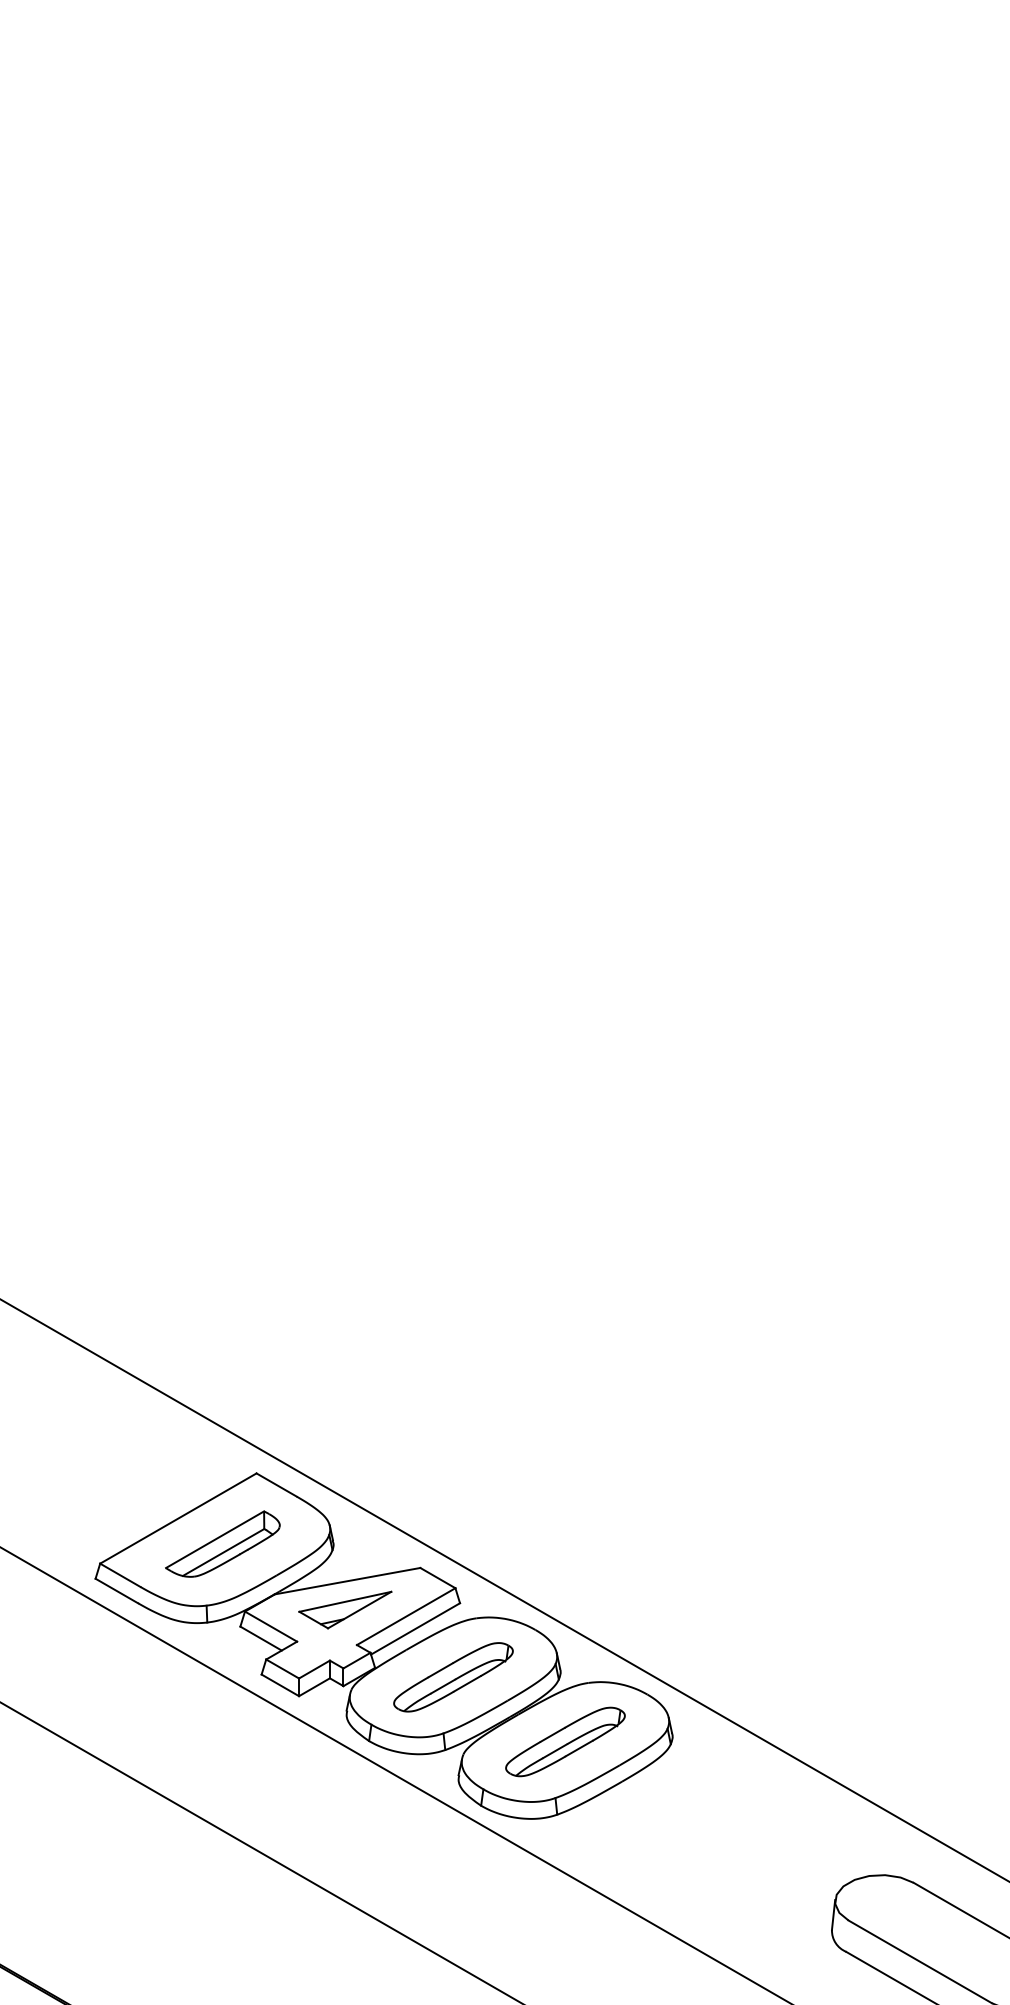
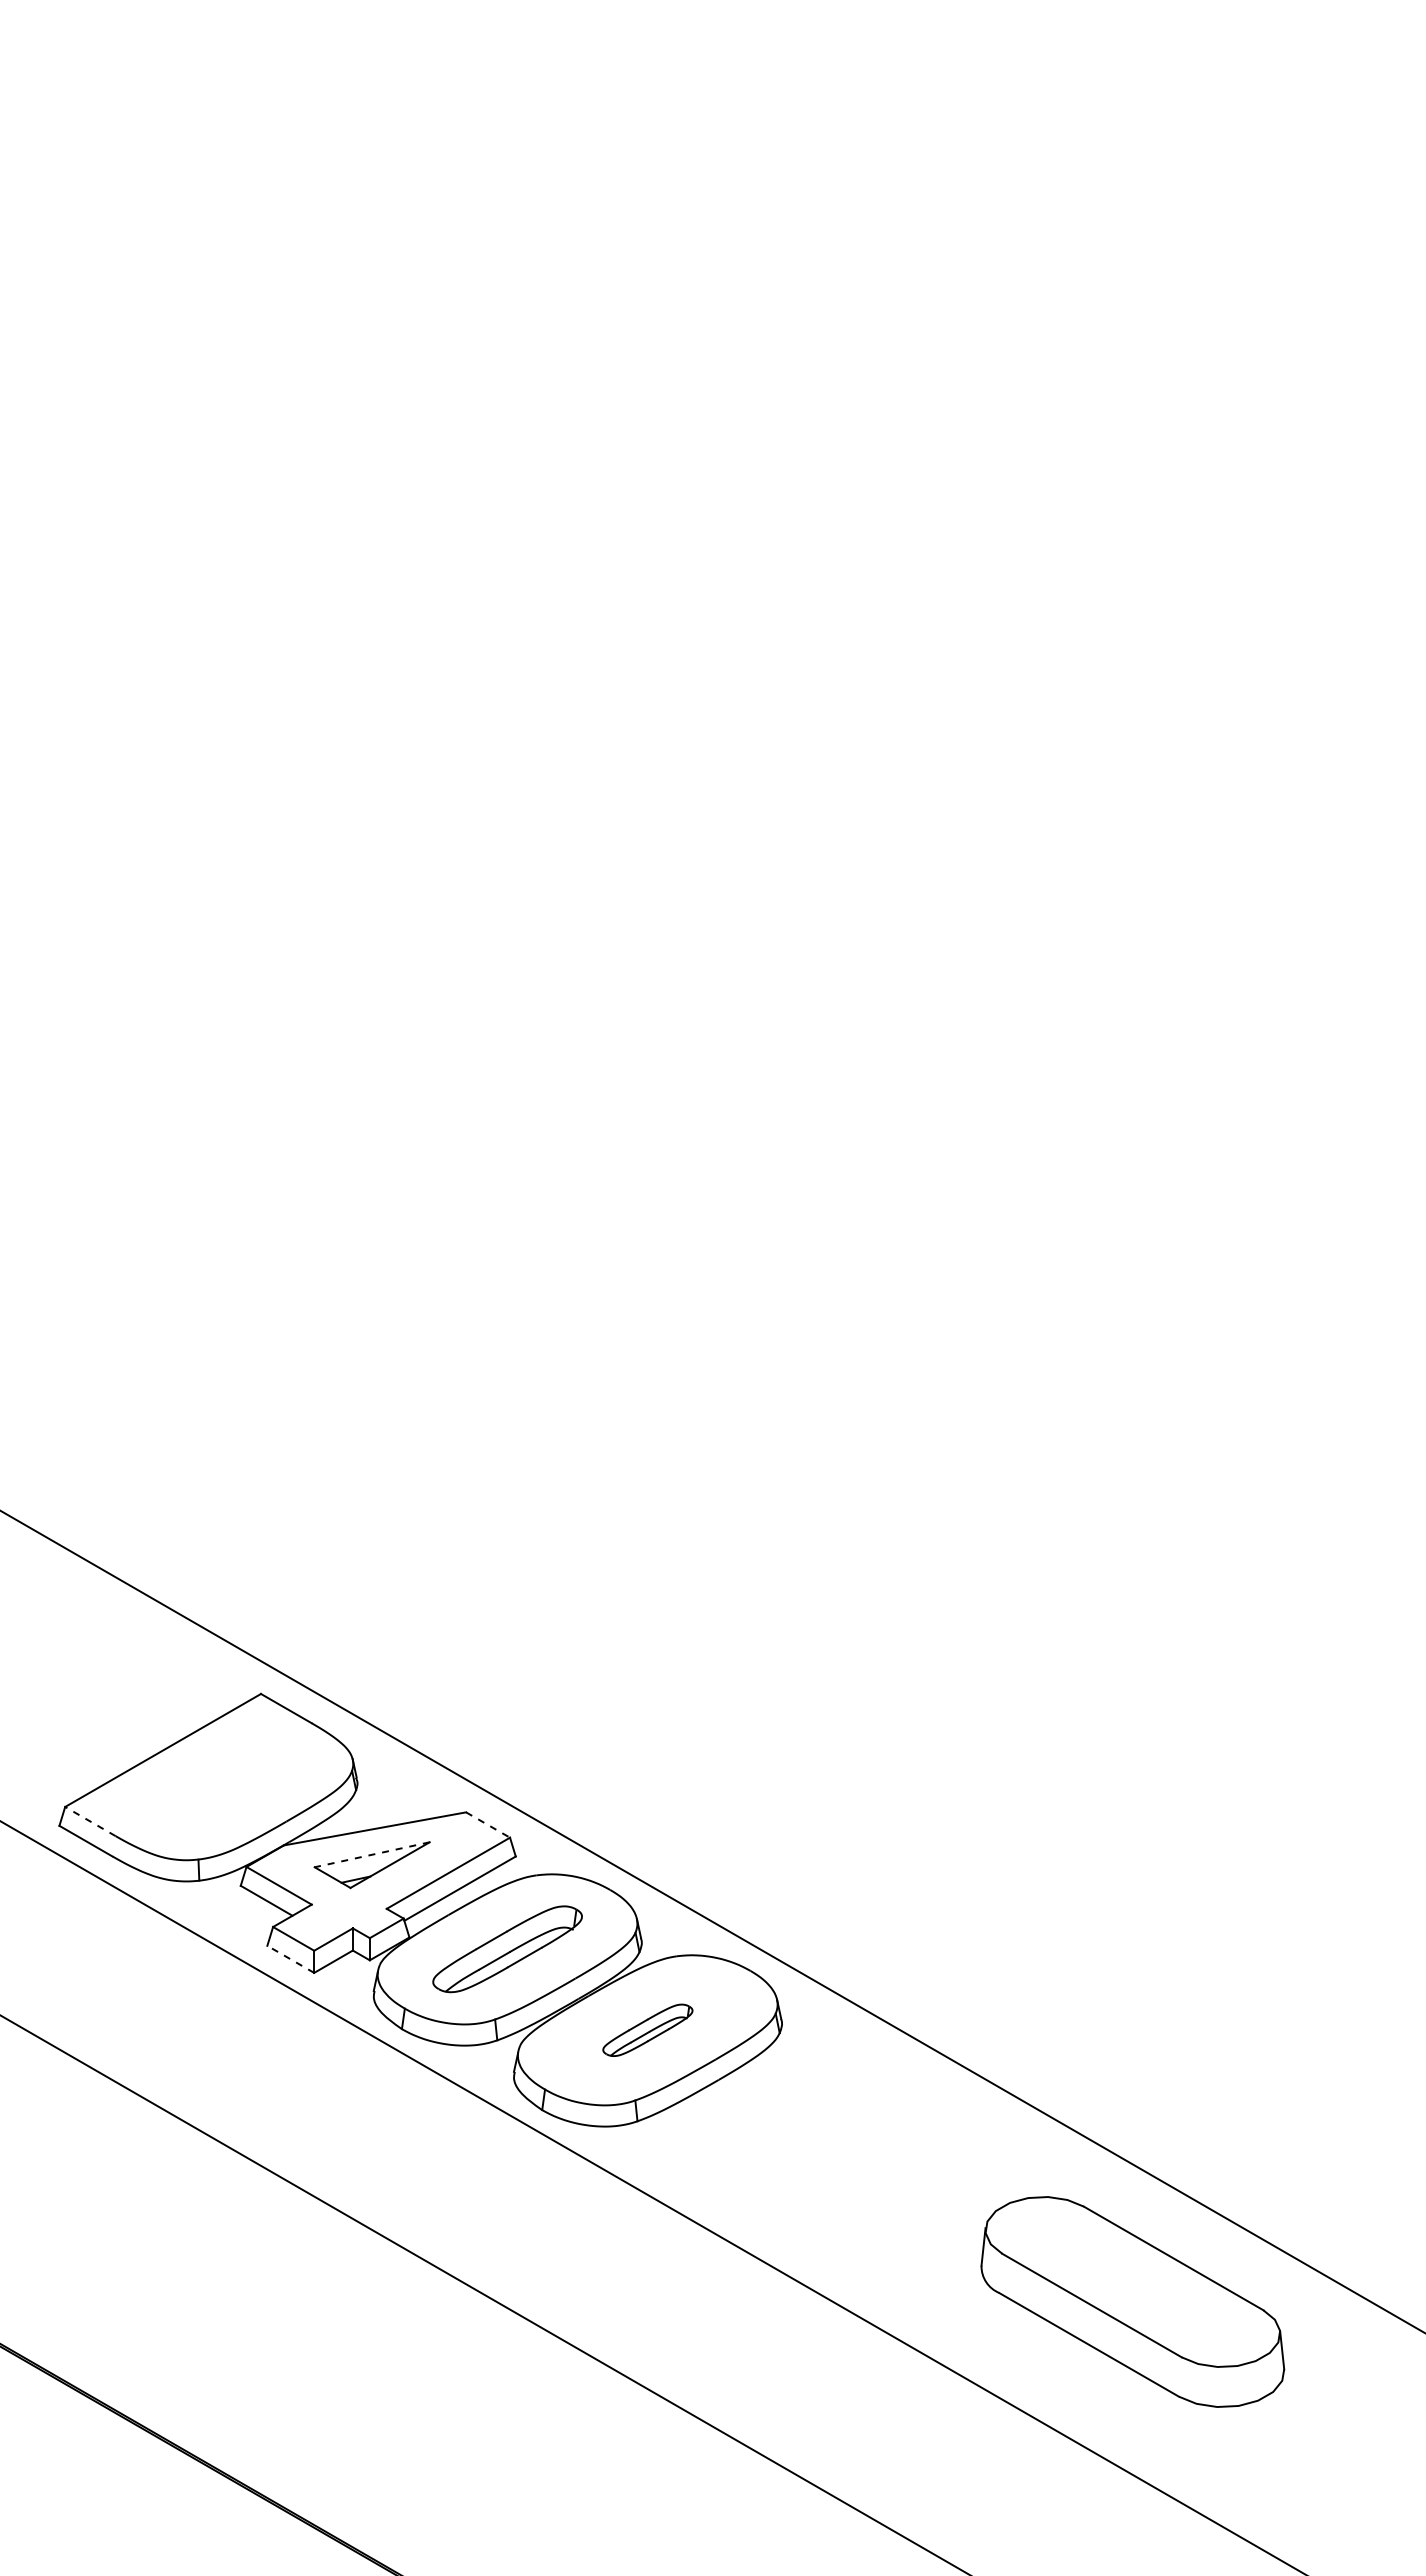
part: (222, 1544) -> (218, 1782), removed
line: (119, 1575) -> (89, 1821), solid -> dashed
line: (438, 1578) -> (488, 1825), solid -> dashed
line: (345, 1601) -> (372, 1854), solid -> dashed
line: (280, 1685) -> (290, 1959), solid -> dashed
part: (565, 1742) -> (647, 2030), size x0.6

